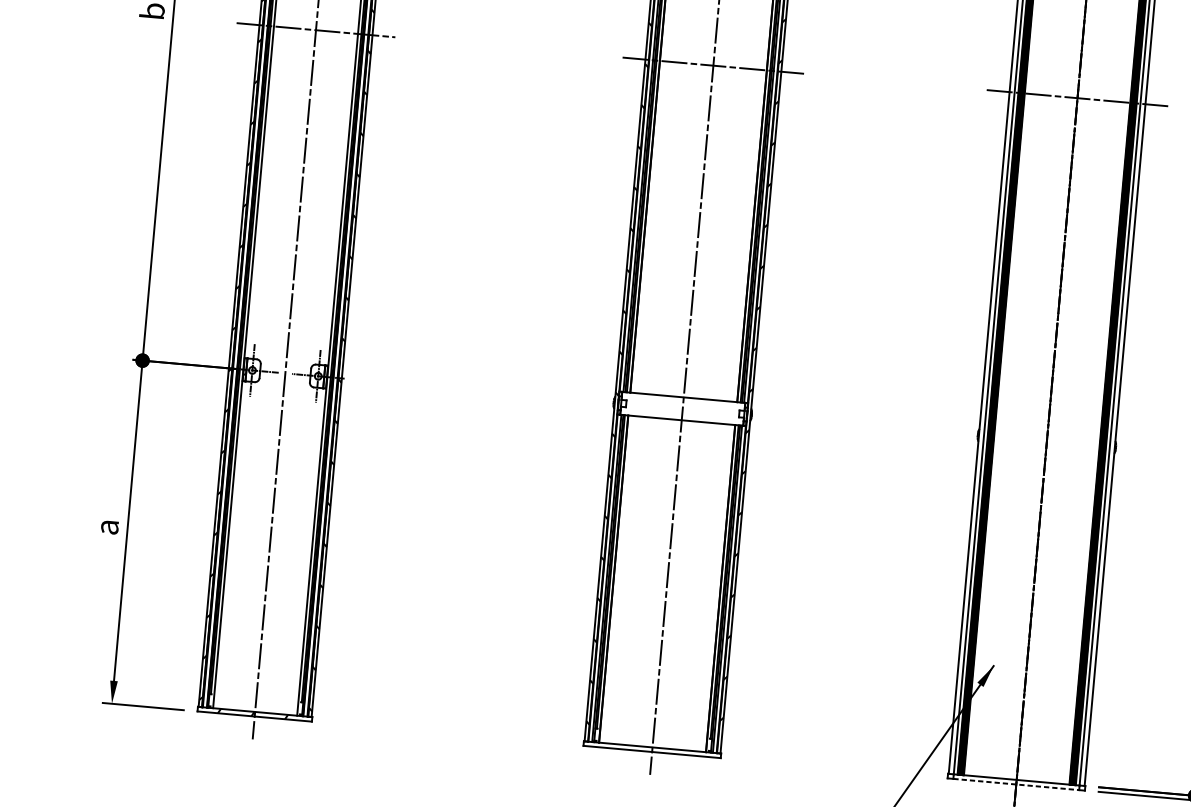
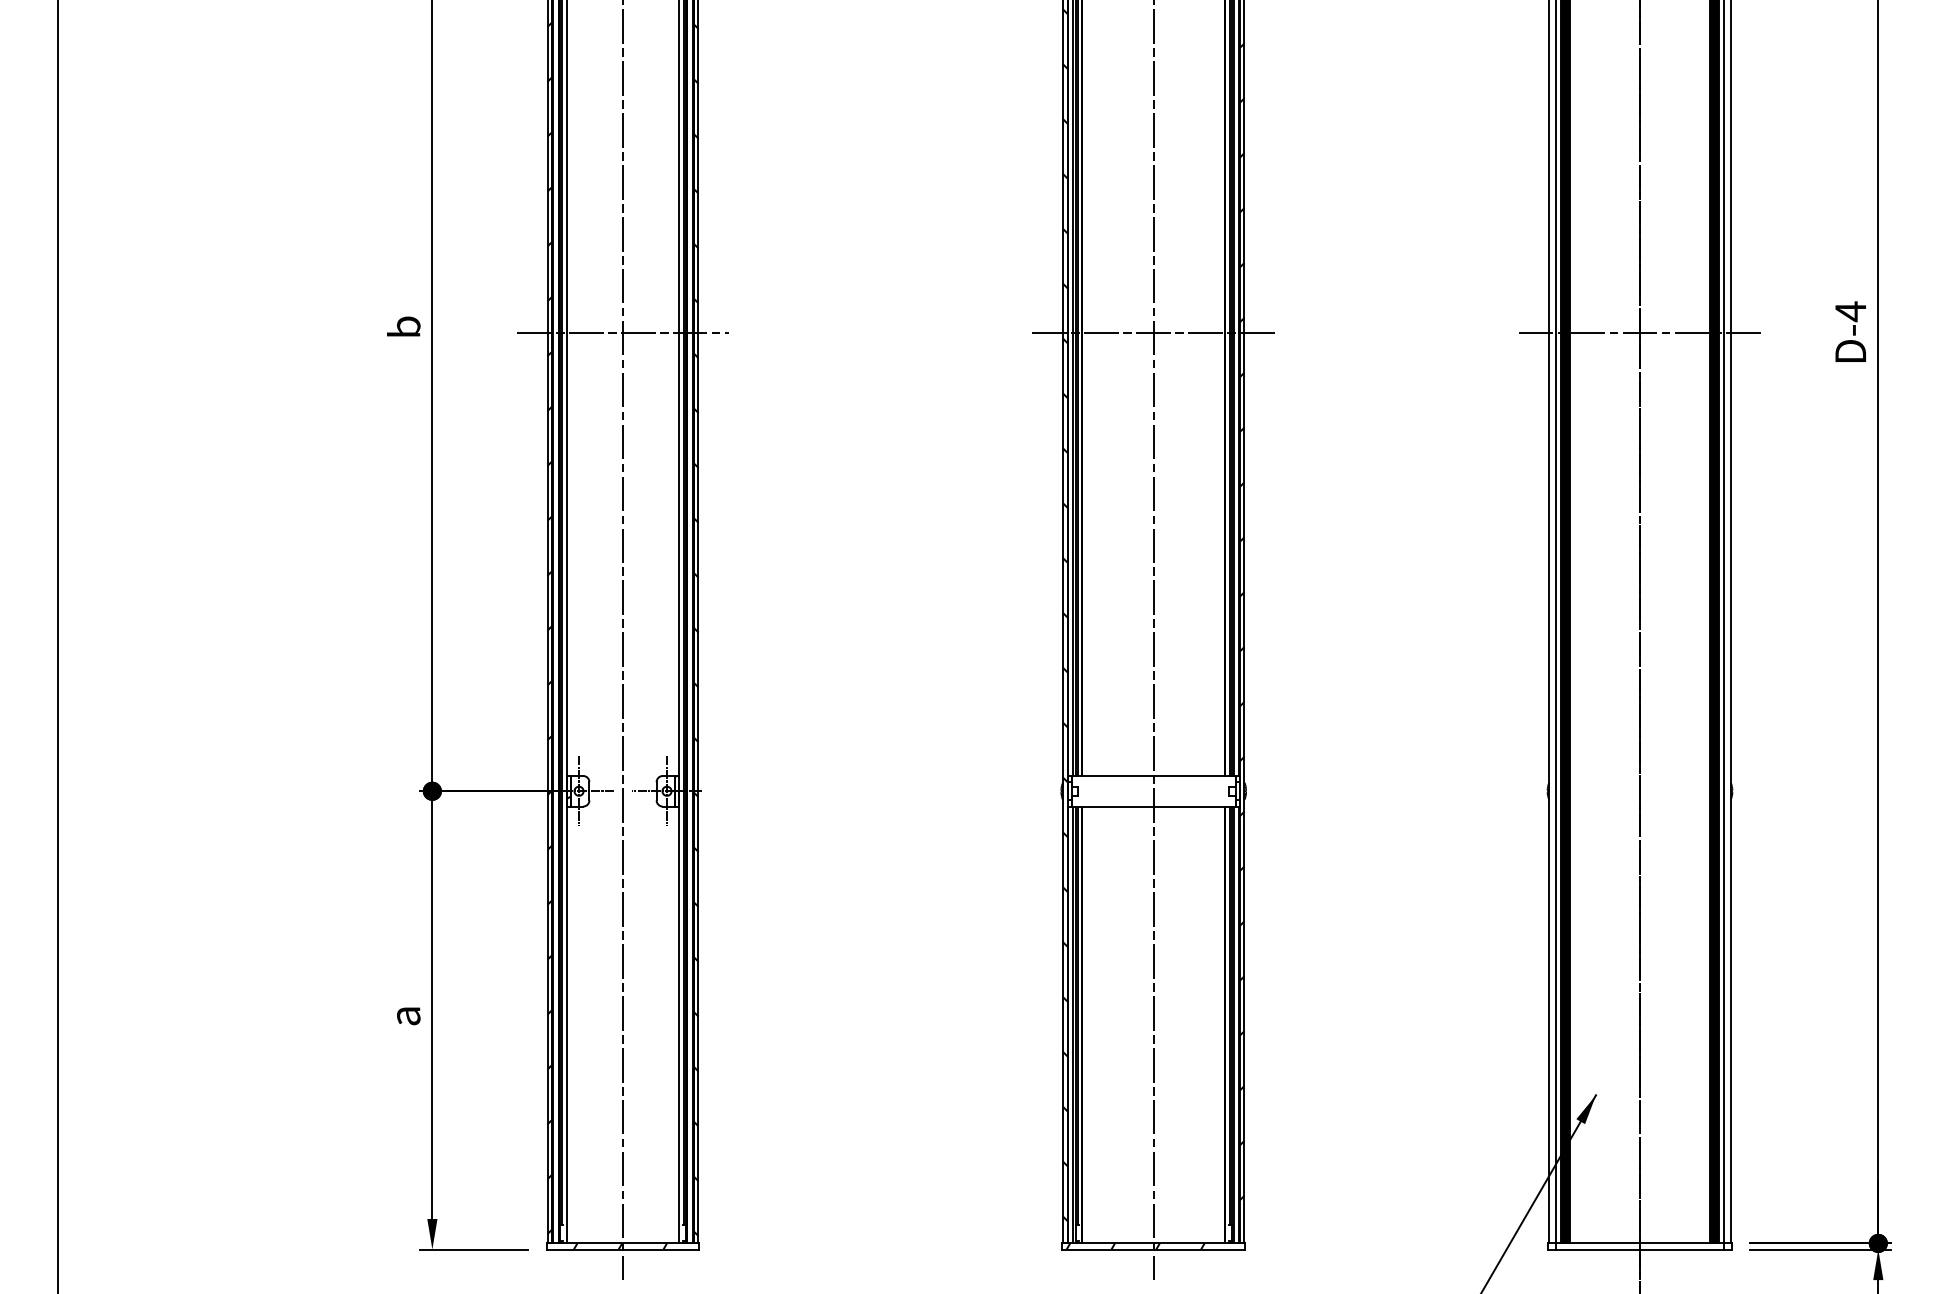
hatch: (638, 748) -> (1135, 1246), added
line: (1016, 784) -> (1640, 1249), dashed -> solid

